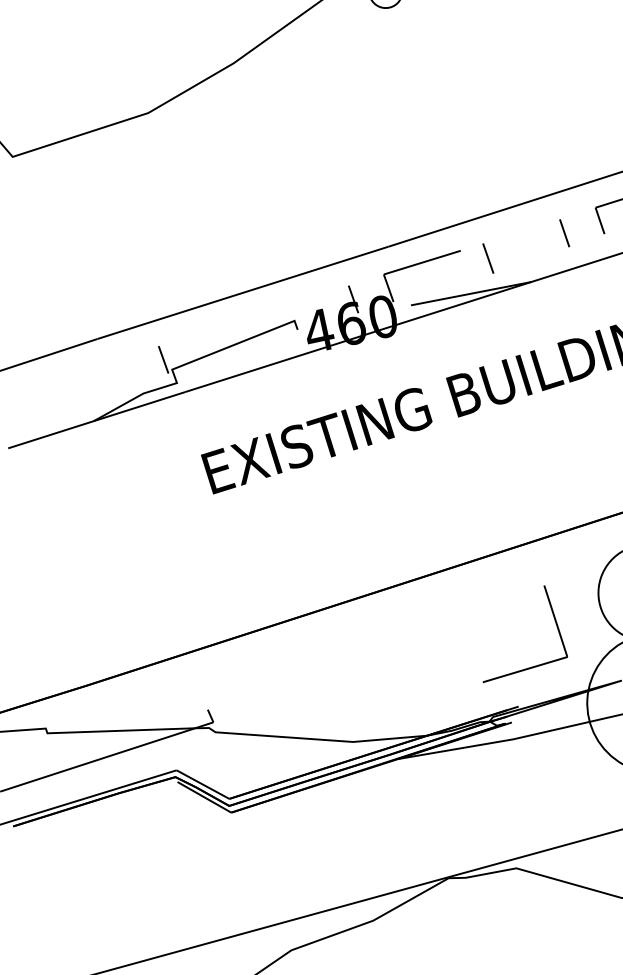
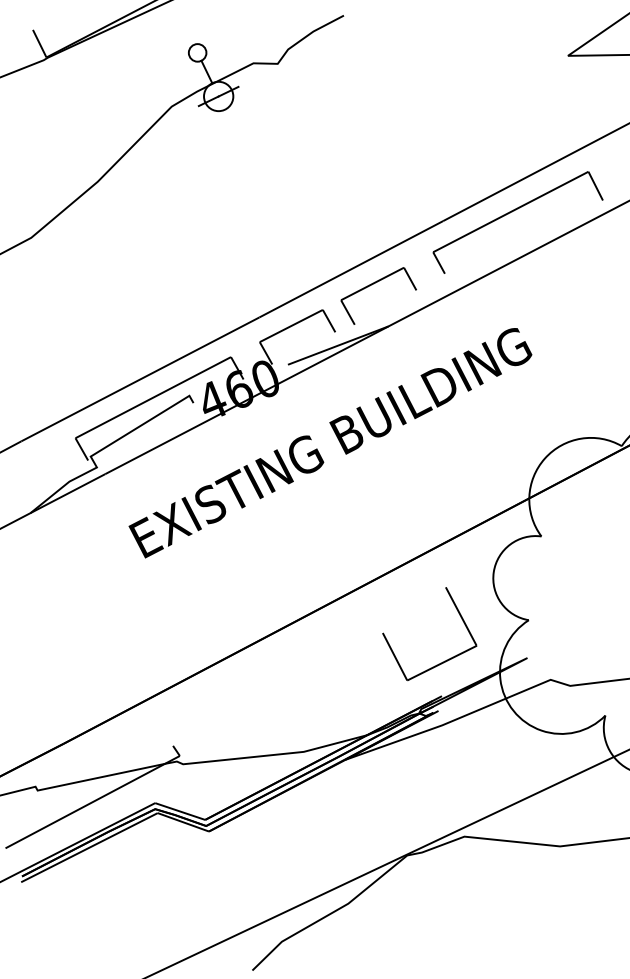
line: (521, 230) -> (372, 283), added
line: (465, 263) -> (328, 320), added
line: (253, 315) -> (153, 397), added
line: (473, 652) -> (394, 656), added
line: (94, 807) -> (89, 847), added

